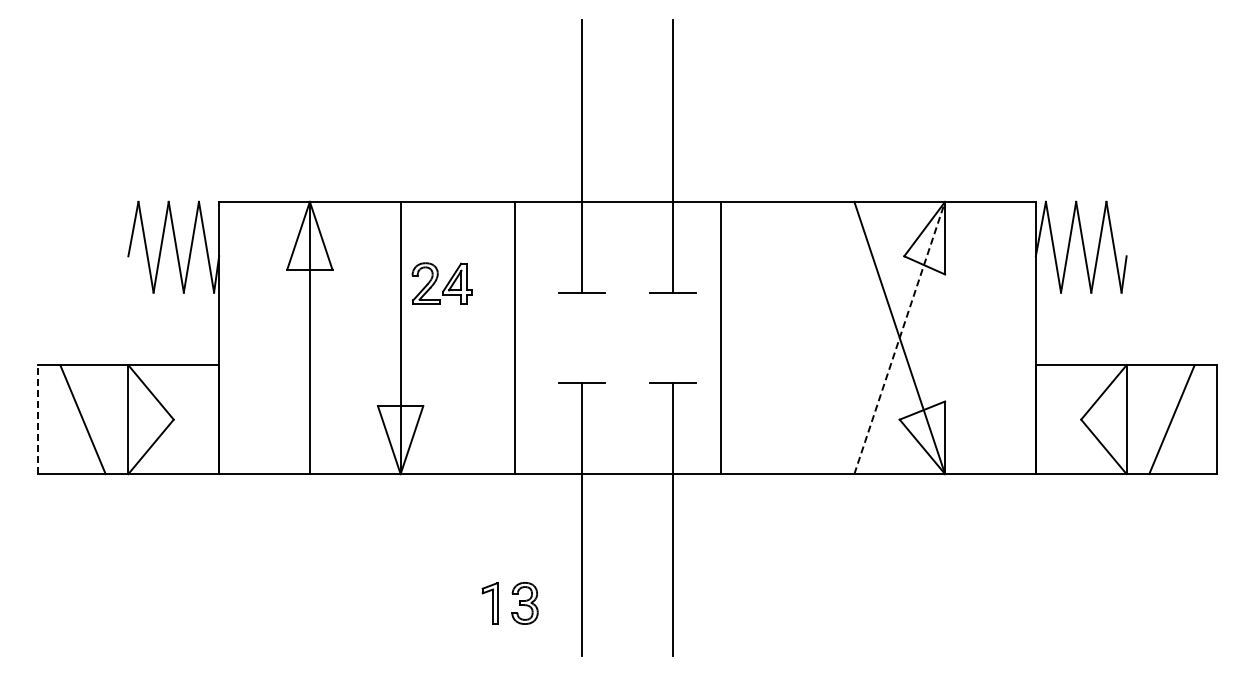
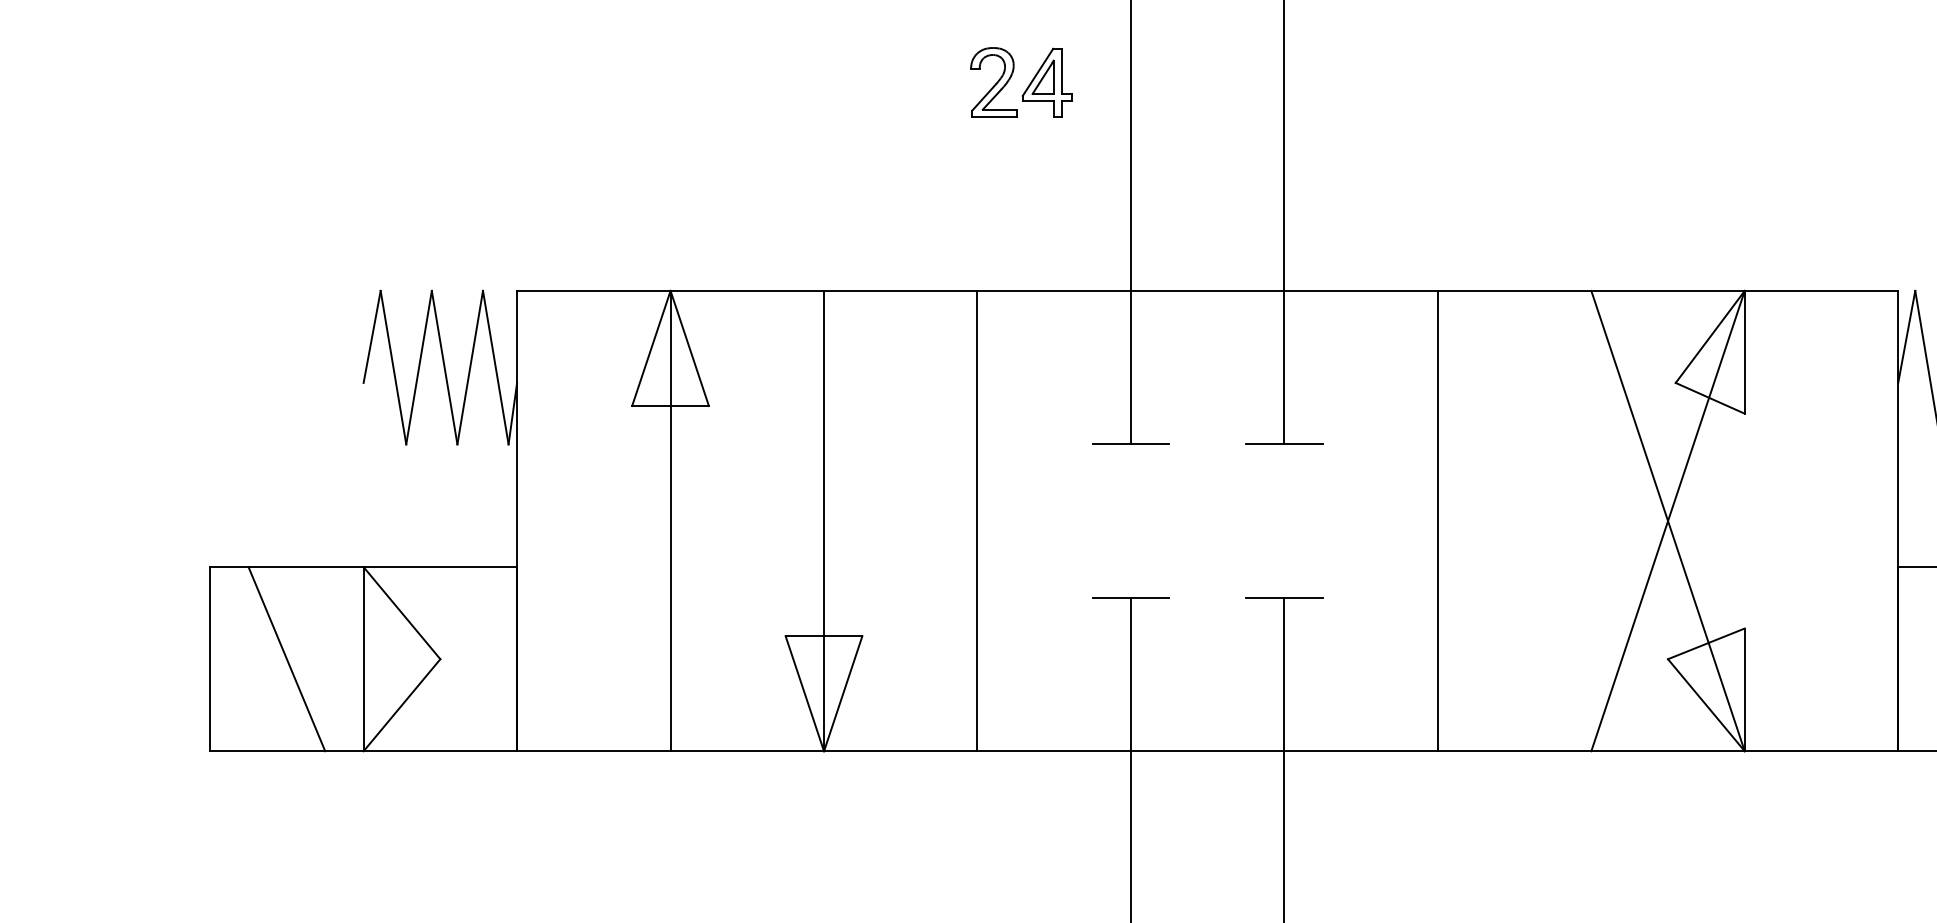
part: (441, 283) -> (1019, 82), moved
line: (515, 337) -> (977, 520), moved
line: (720, 337) -> (1437, 520), moved
line: (899, 337) -> (1667, 520), dashed -> solid
line: (37, 419) -> (209, 658), dashed -> solid

